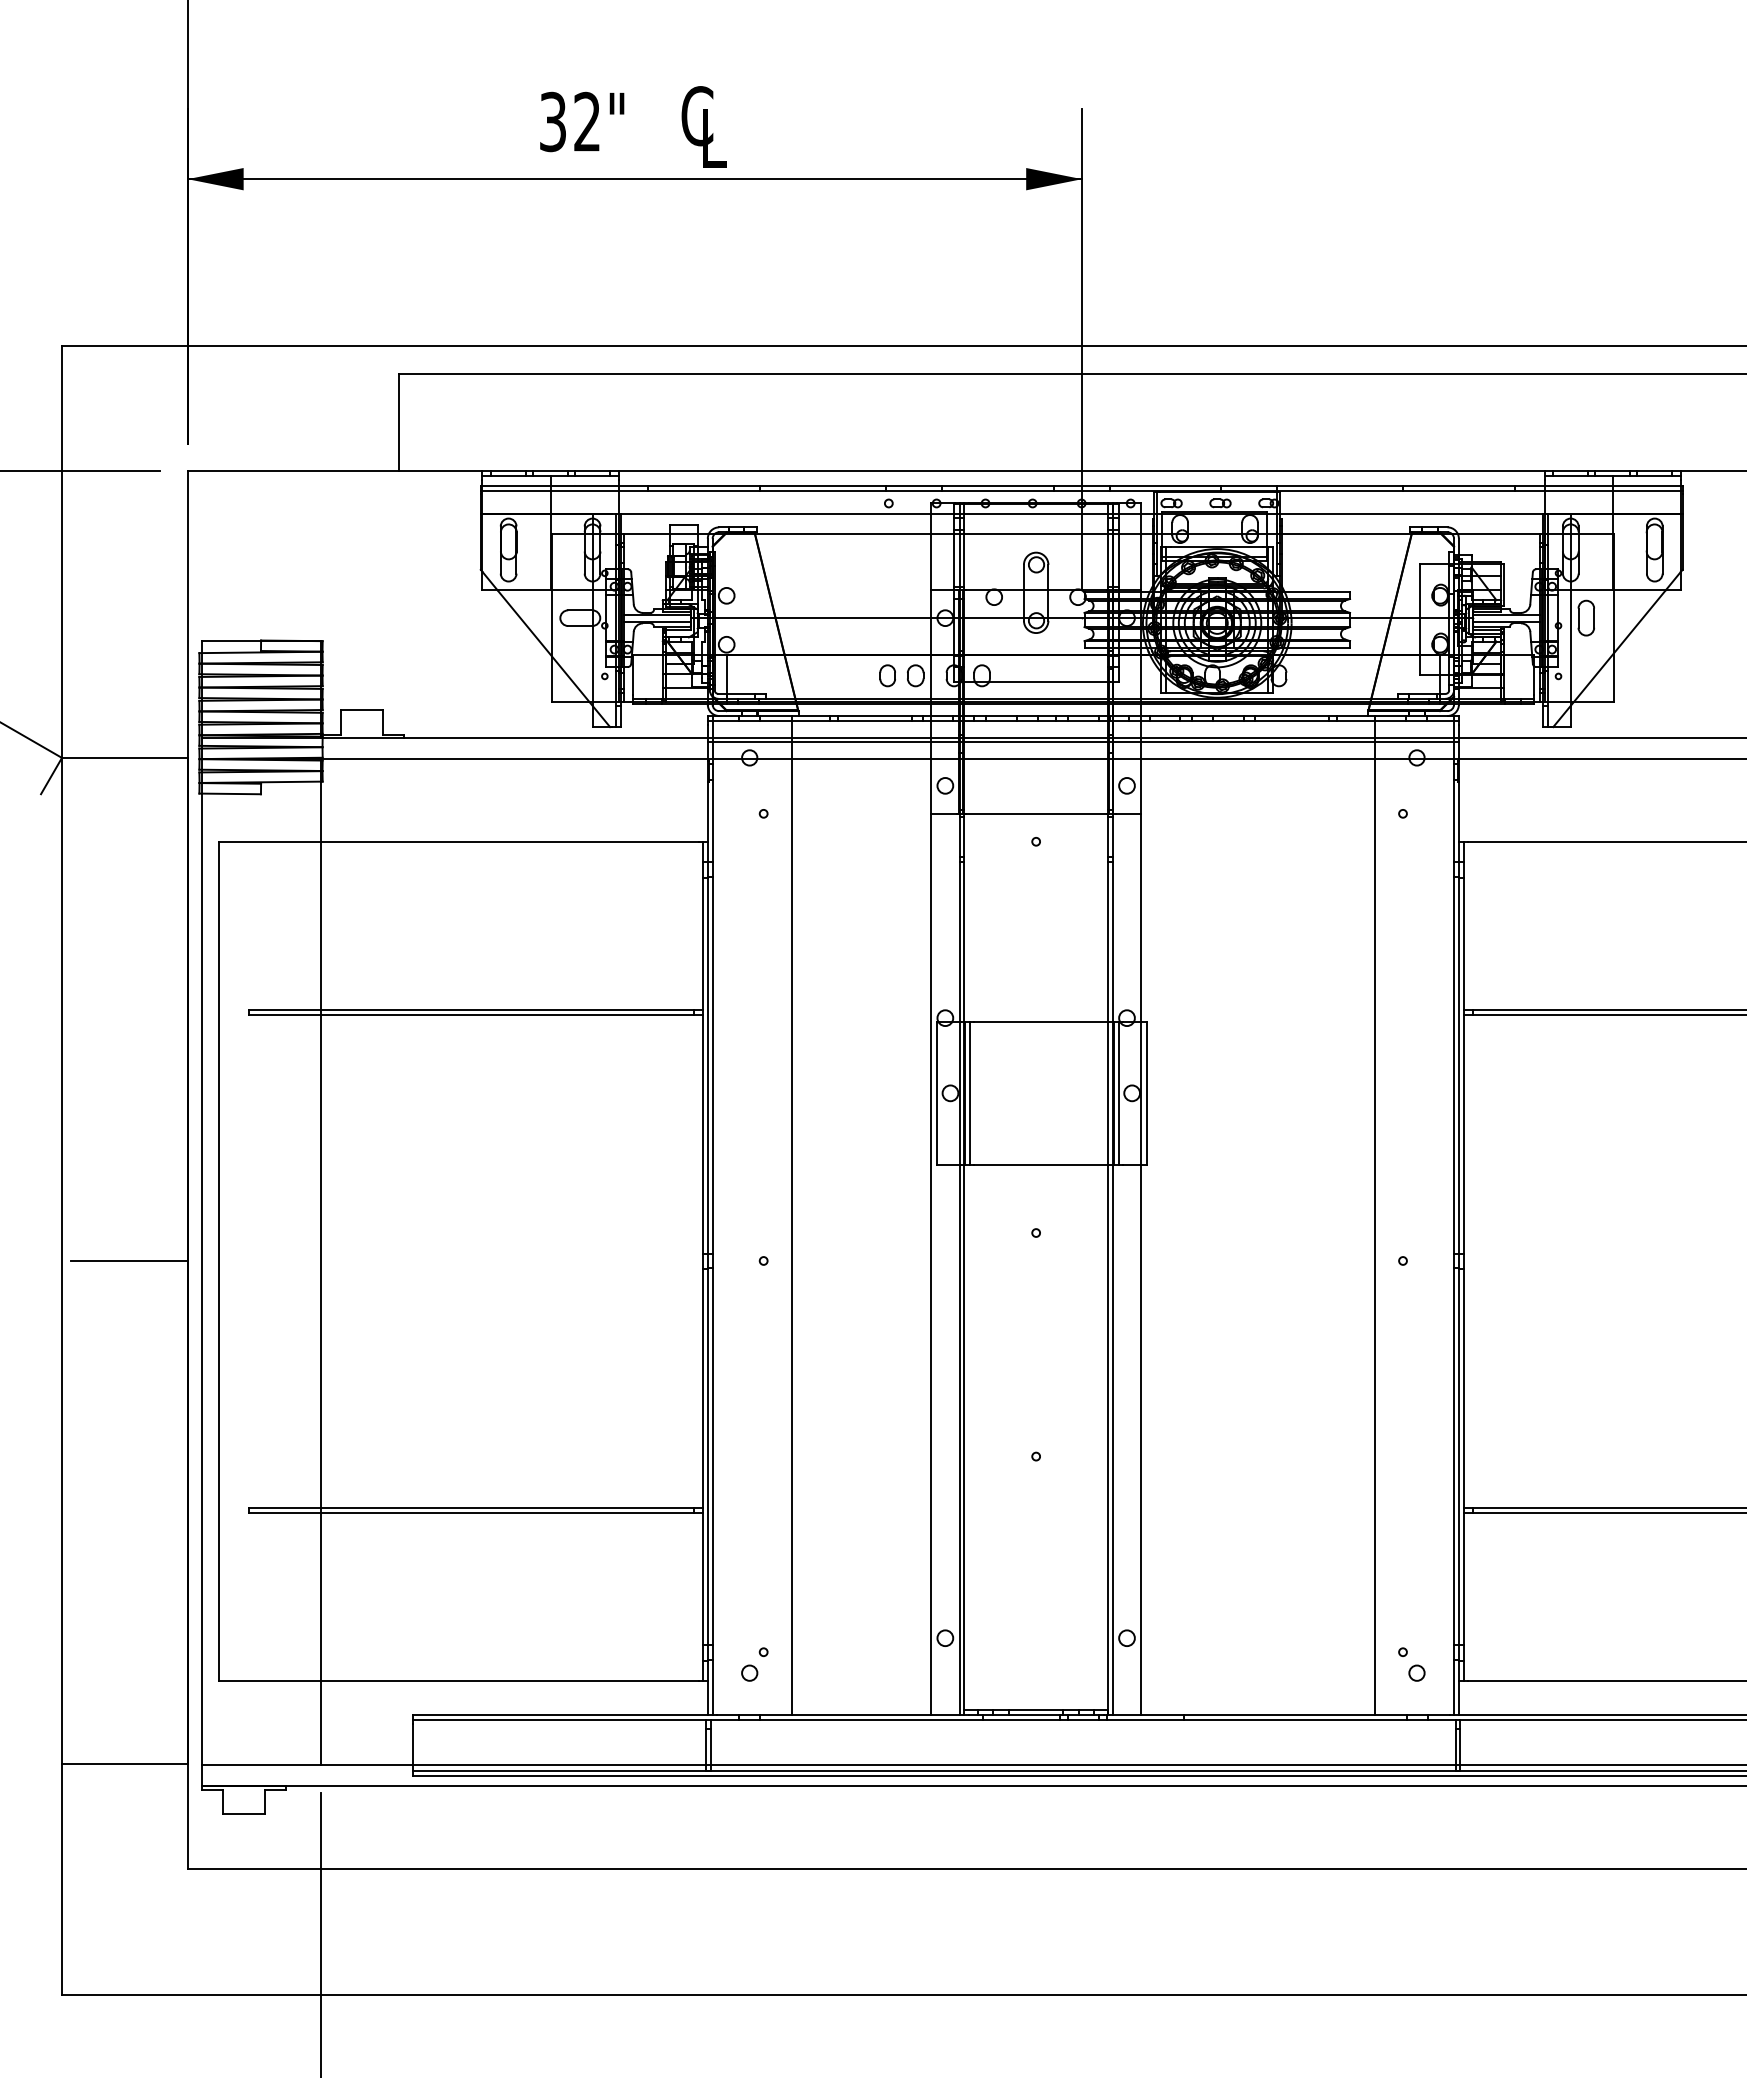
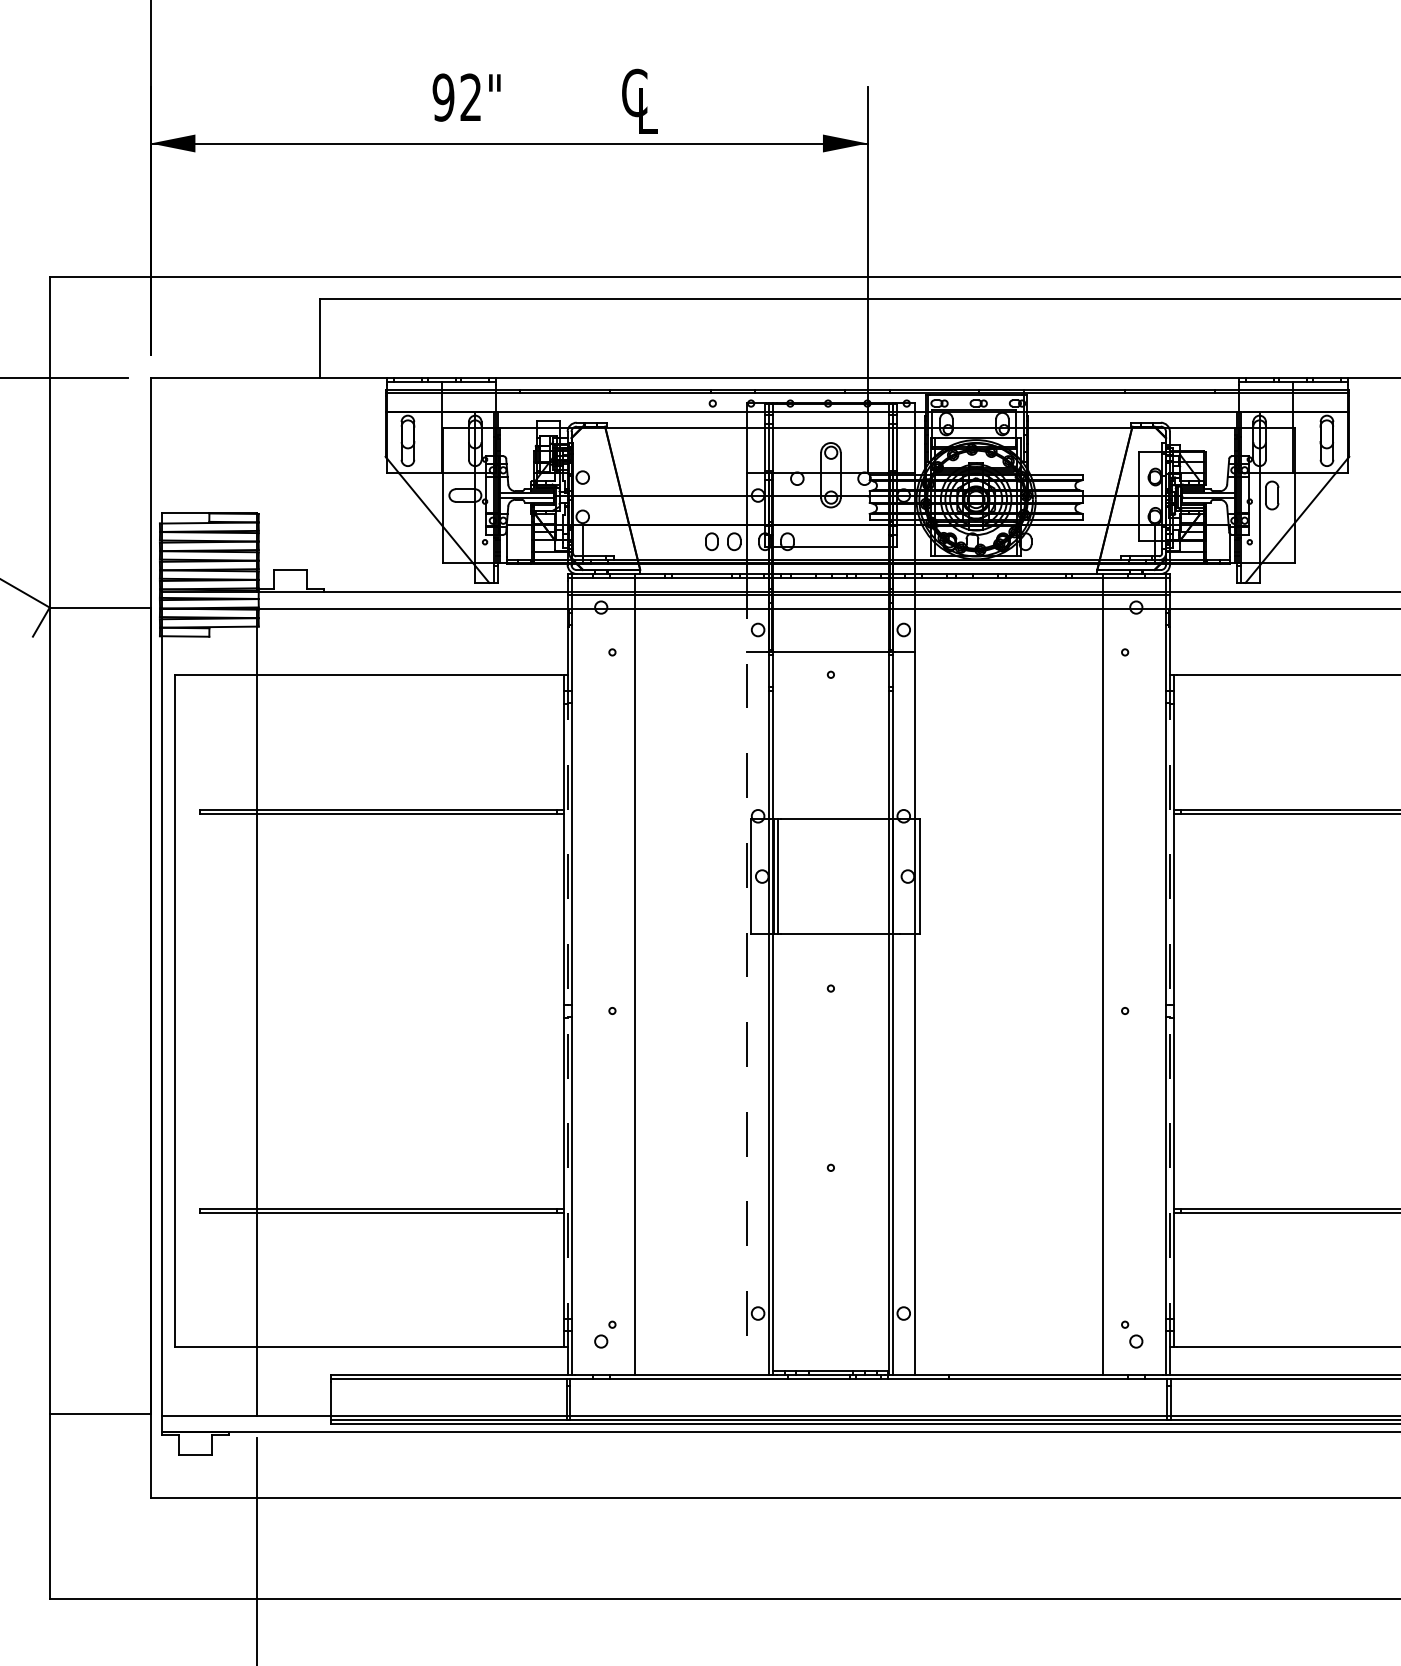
text: (552, 122) -> (443, 98), 32" -> 92"
text: (703, 126) -> (639, 101), moved
line: (1118, 1093) -> (896, 876), removed
line: (931, 1215) -> (747, 974), solid -> dashed
line: (128, 1260) -> (103, 1010), removed
line: (1458, 1260) -> (1169, 1010), solid -> dashed
line: (707, 1261) -> (567, 1011), solid -> dashed

